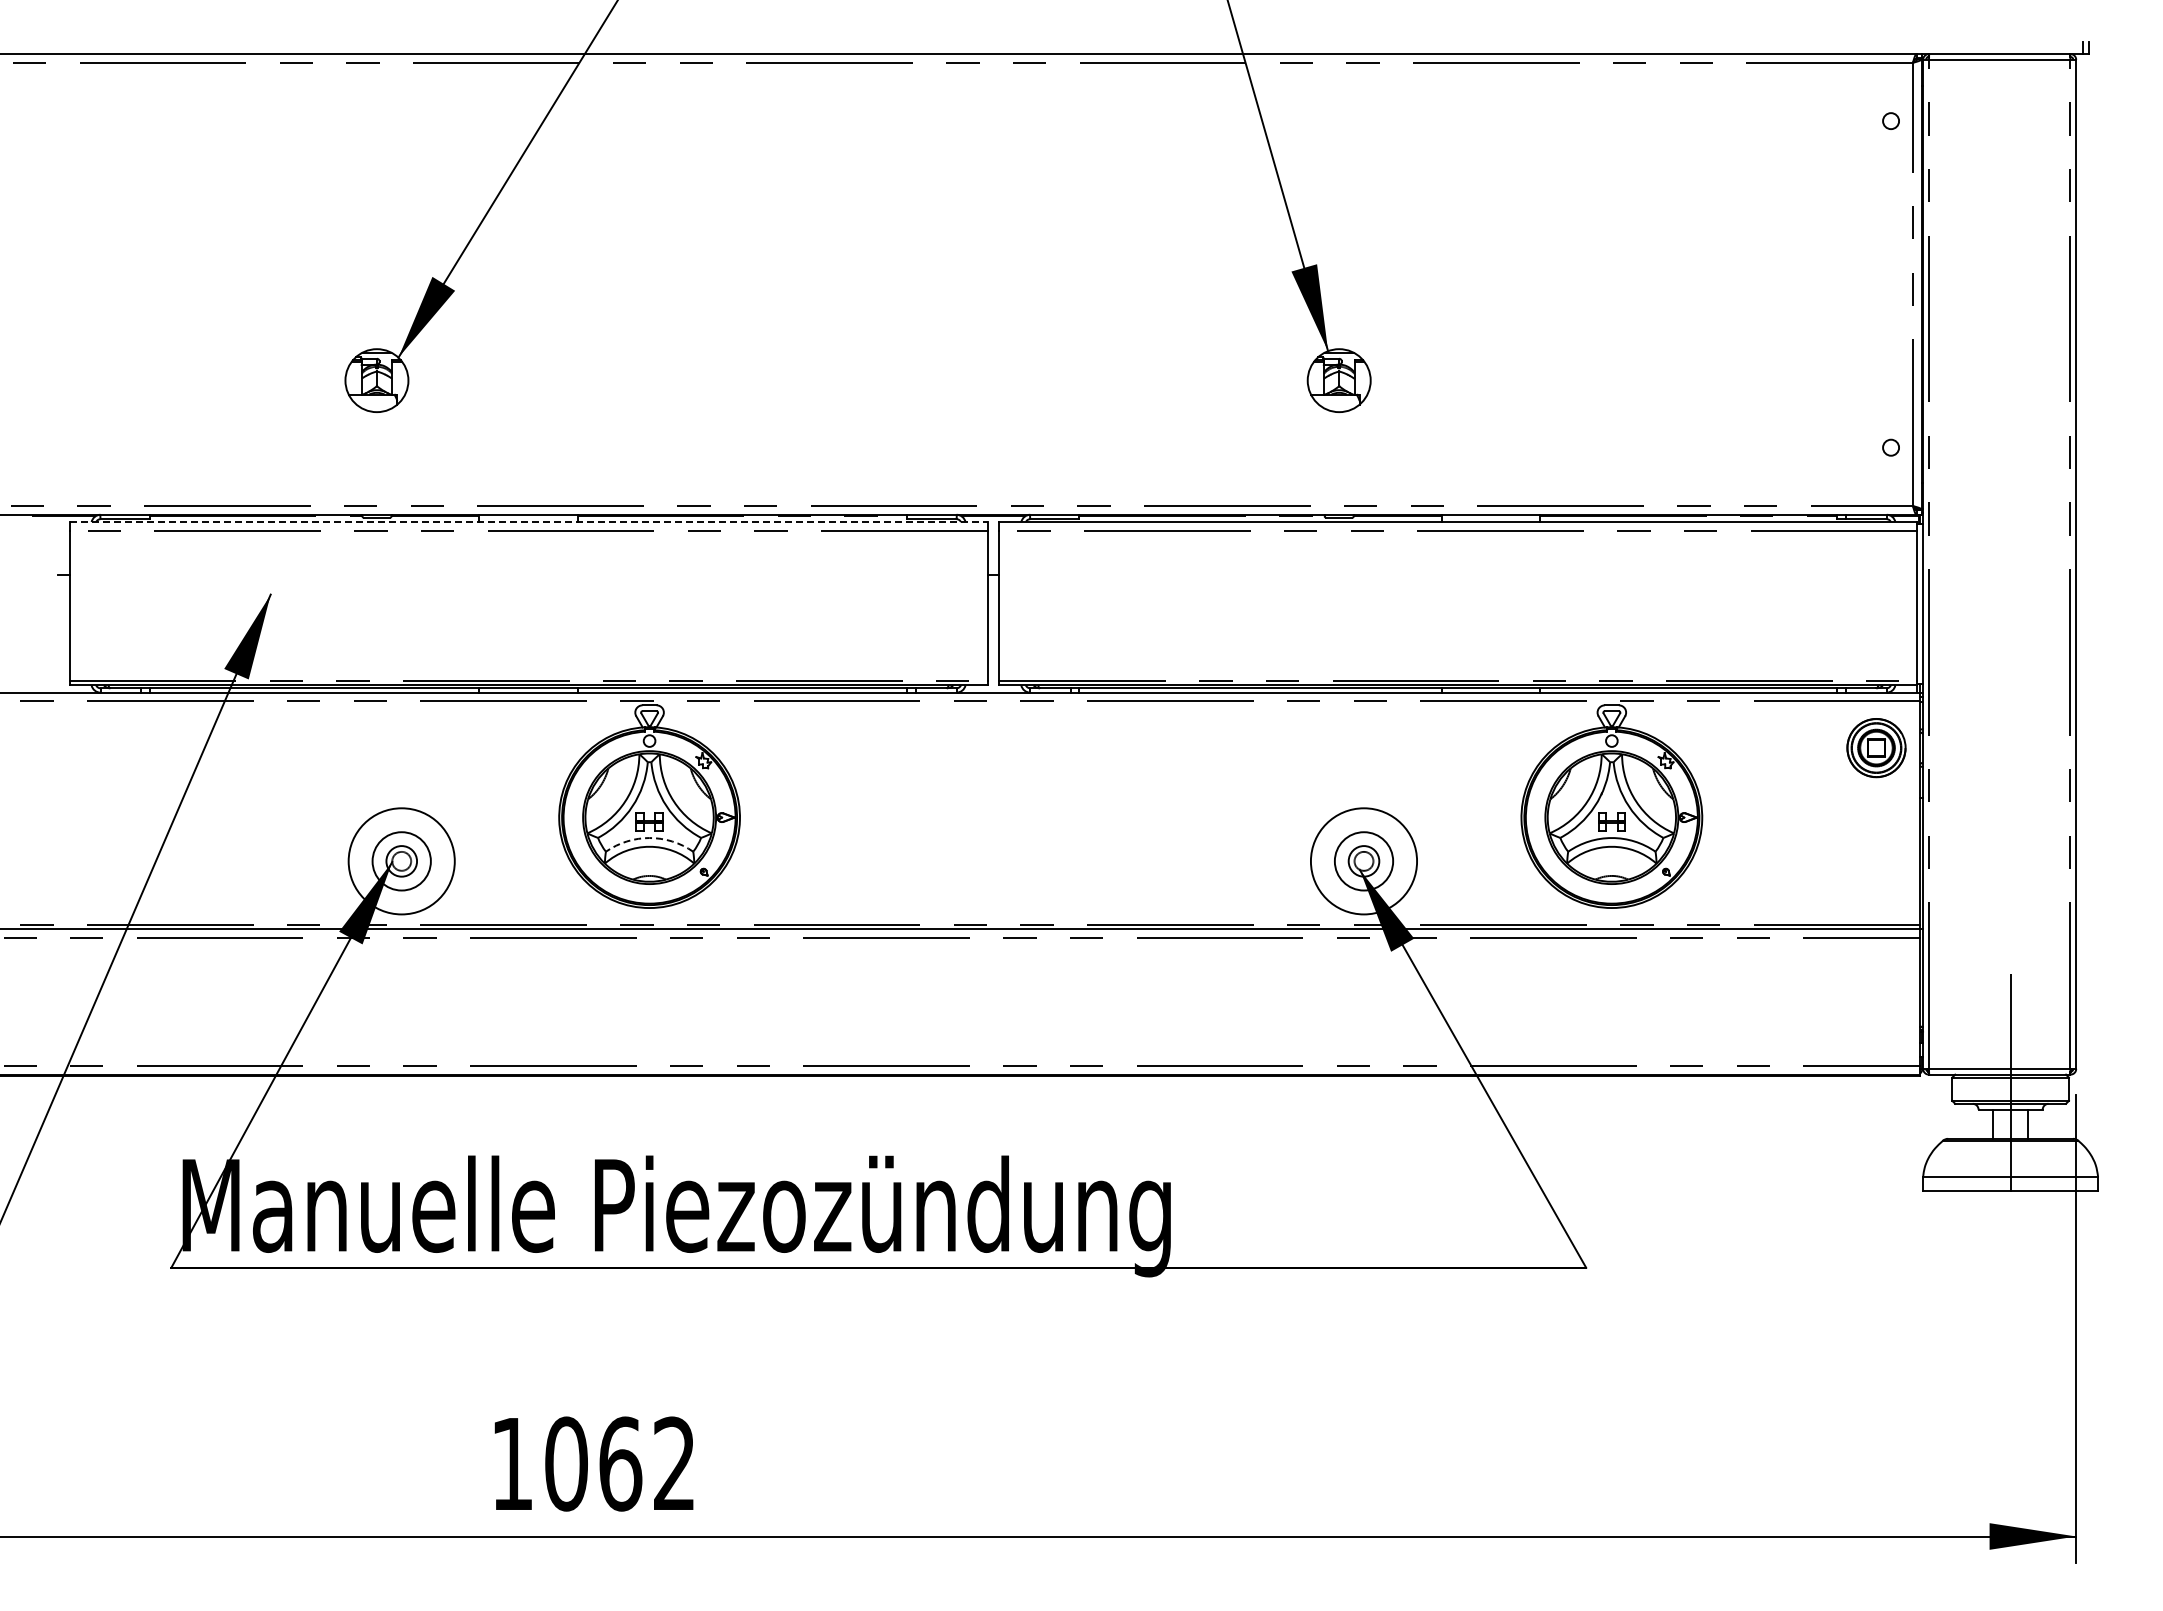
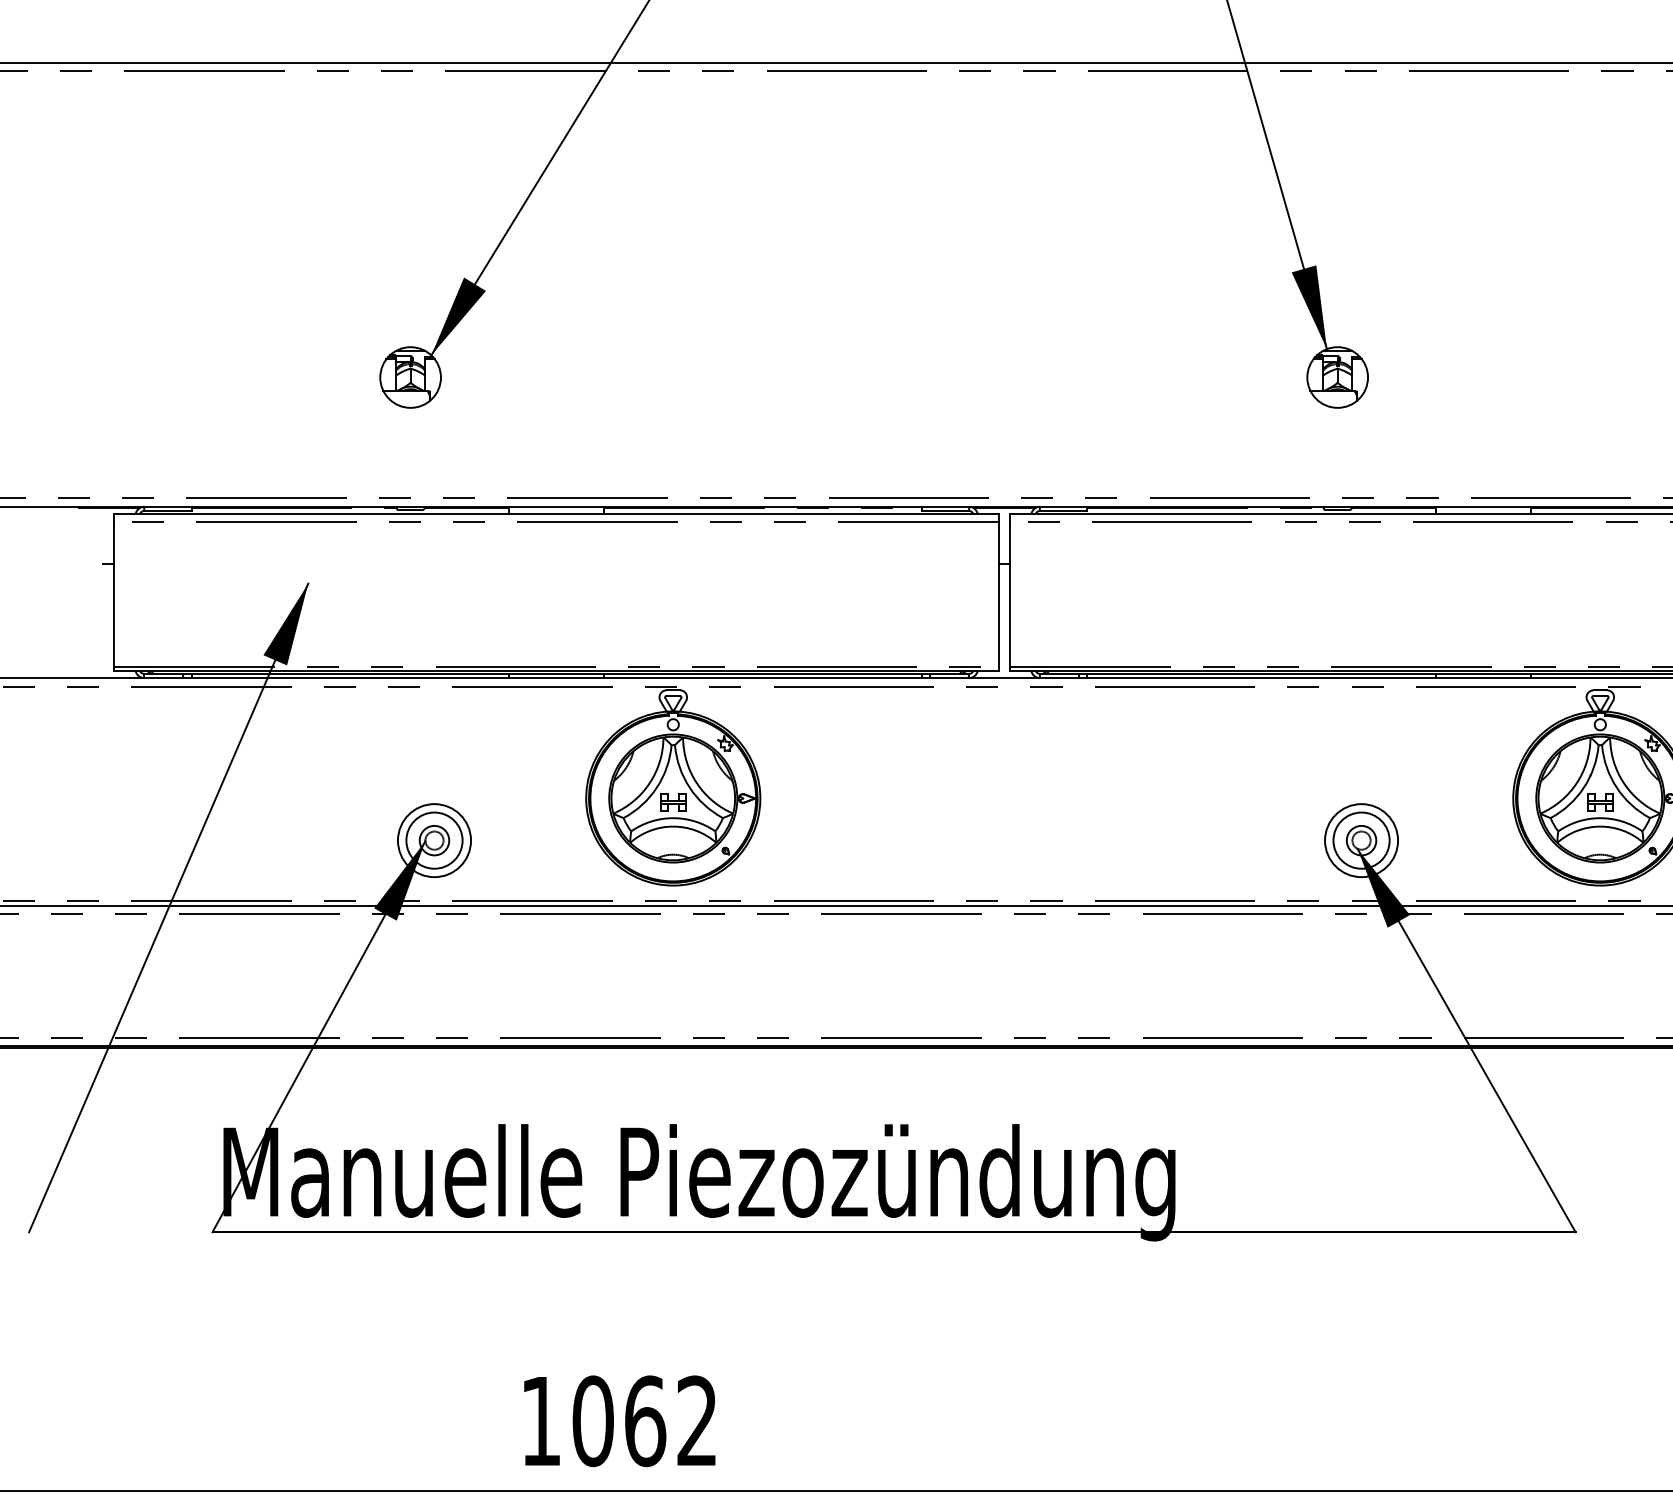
line: (529, 522) -> (557, 514), dashed -> solid
arc: (649, 838) -> (673, 818), dashed -> solid
circle: (401, 861) -> (434, 840), size x0.71
circle: (1363, 861) -> (1361, 840), size x0.71

